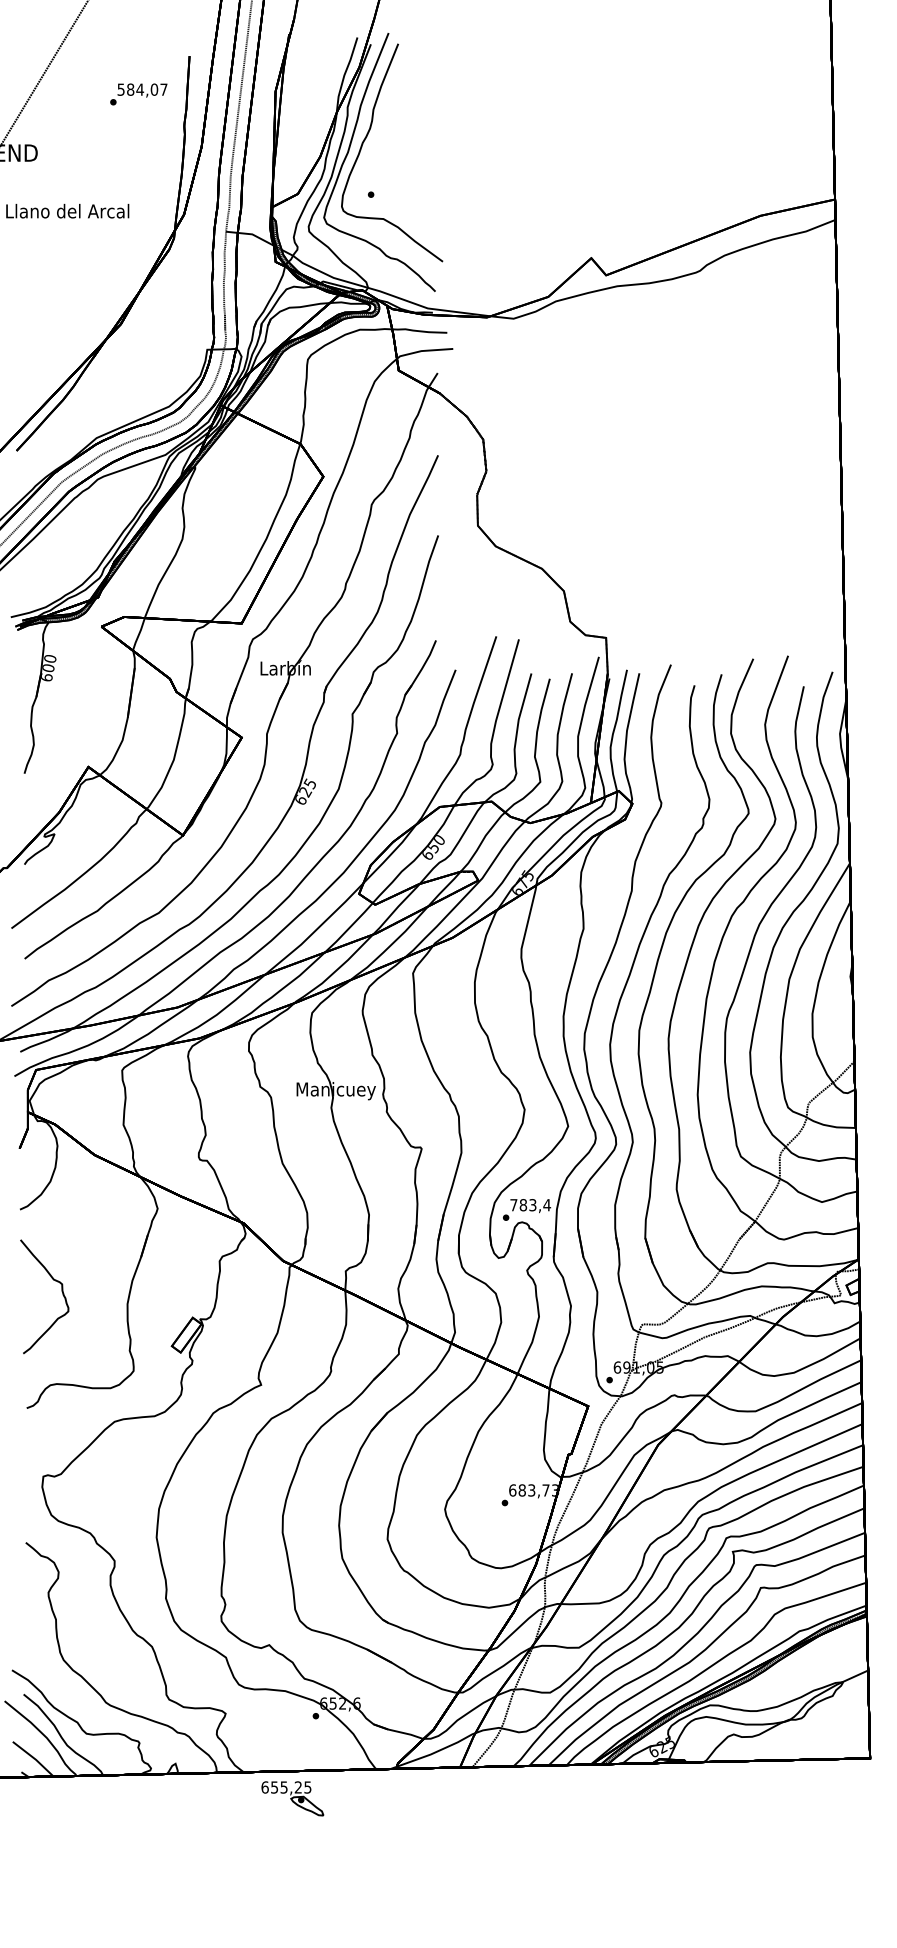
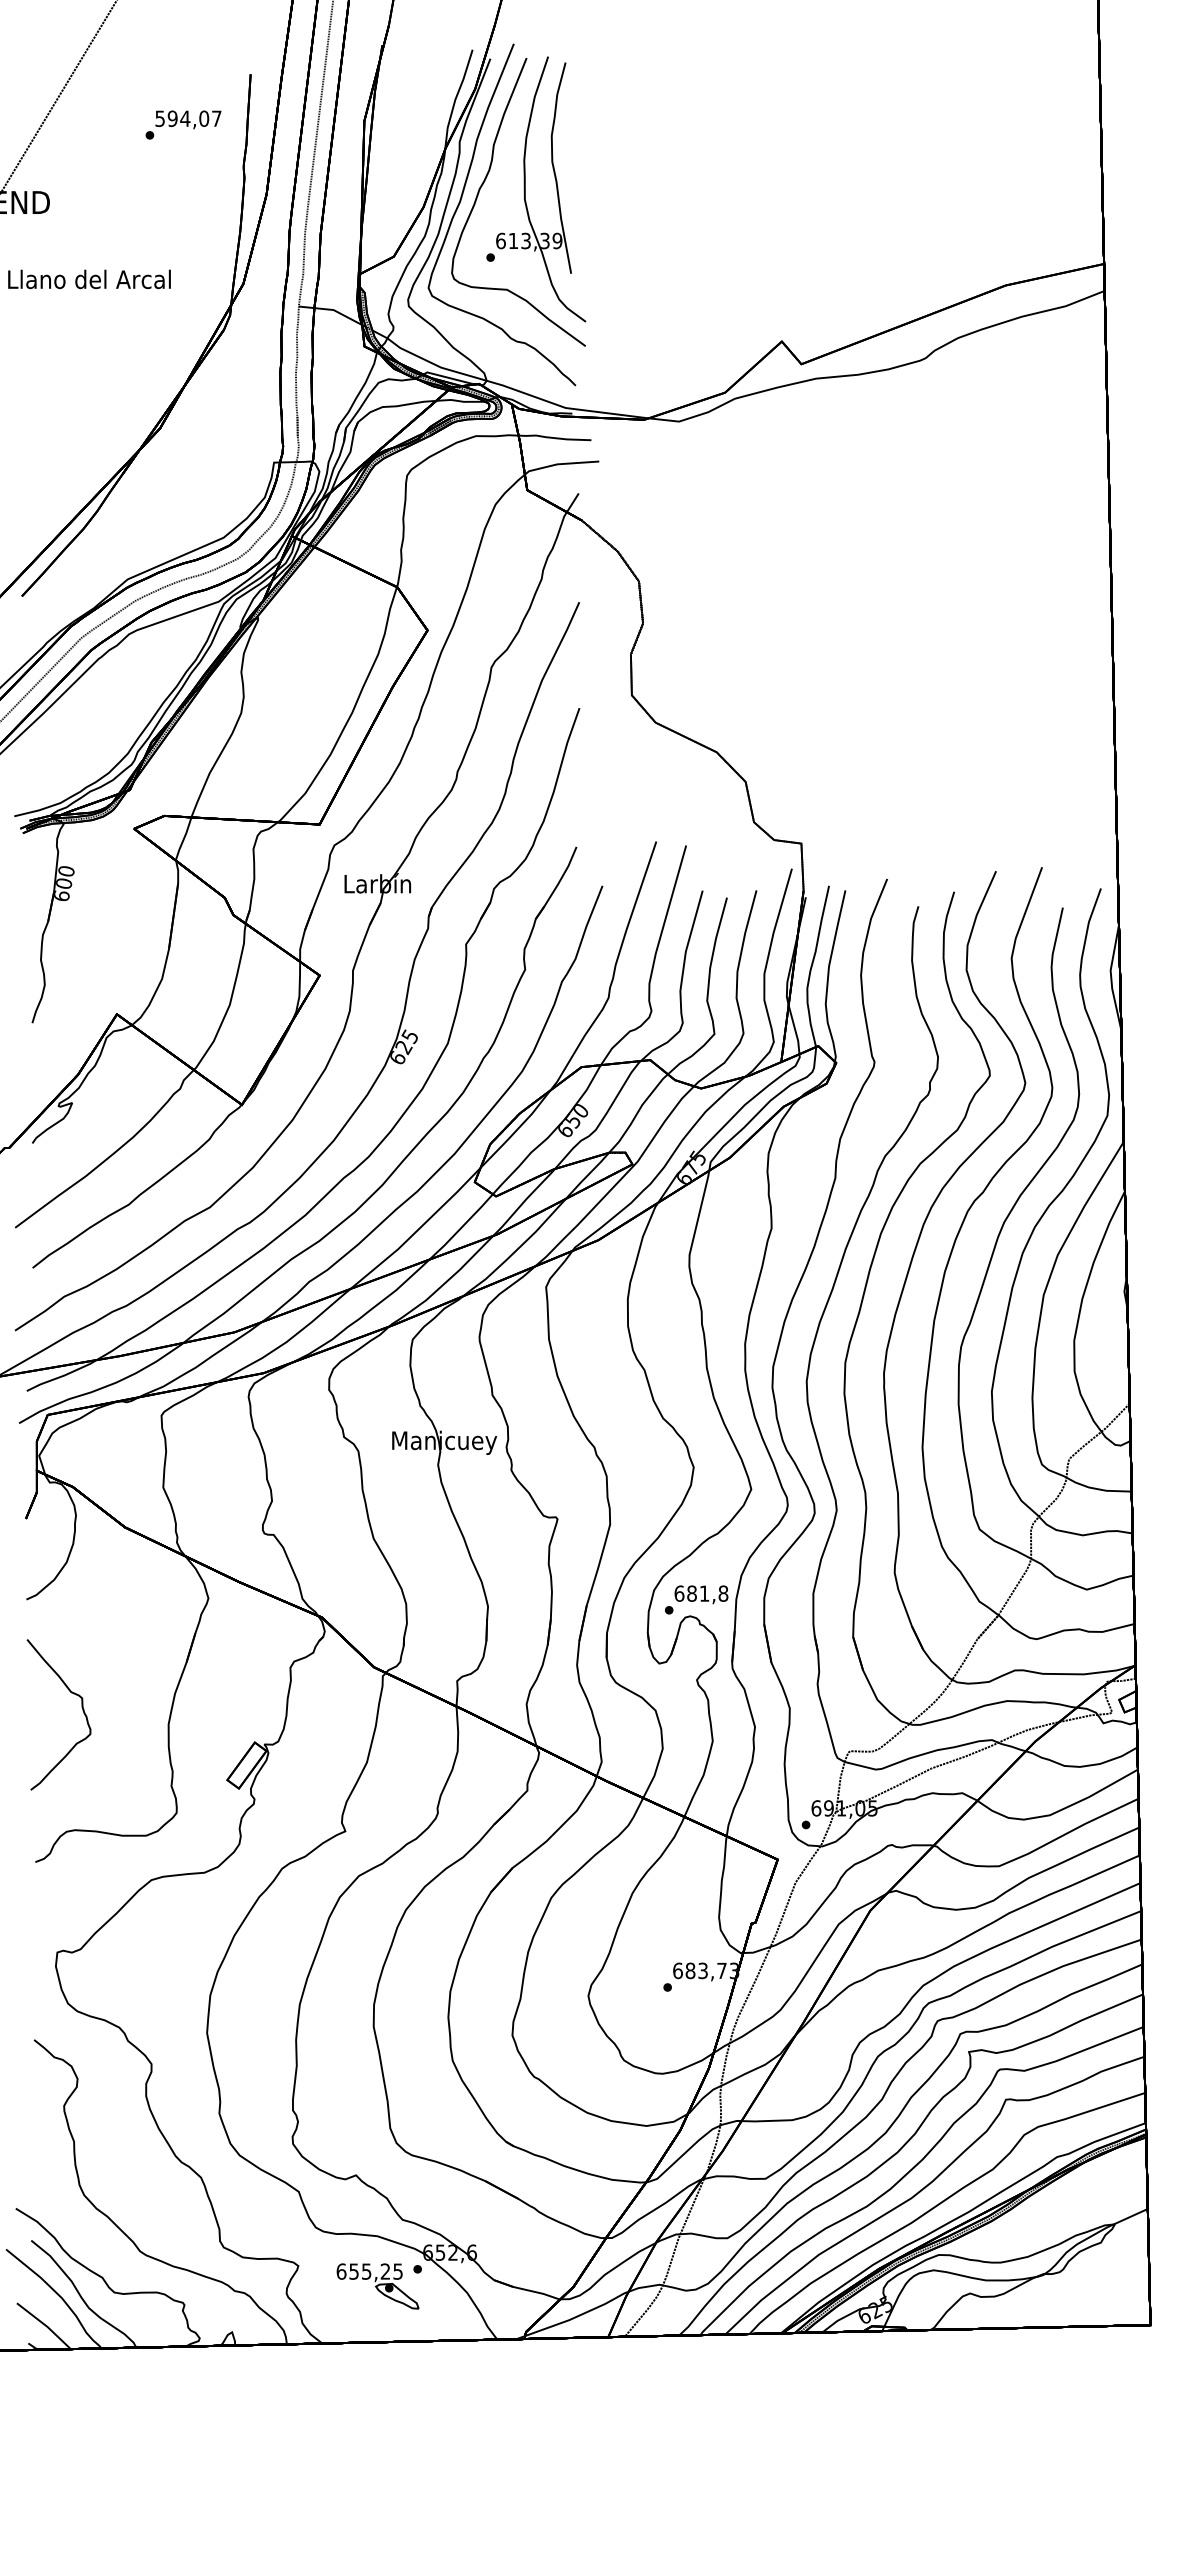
text: (130, 89) -> (172, 118), 584,07 -> 594,07
part: (420, 143) -> (556, 189), added
text: (530, 1205) -> (701, 1593), 783,4 -> 681,8
part: (292, 1798) -> (377, 2286), moved

